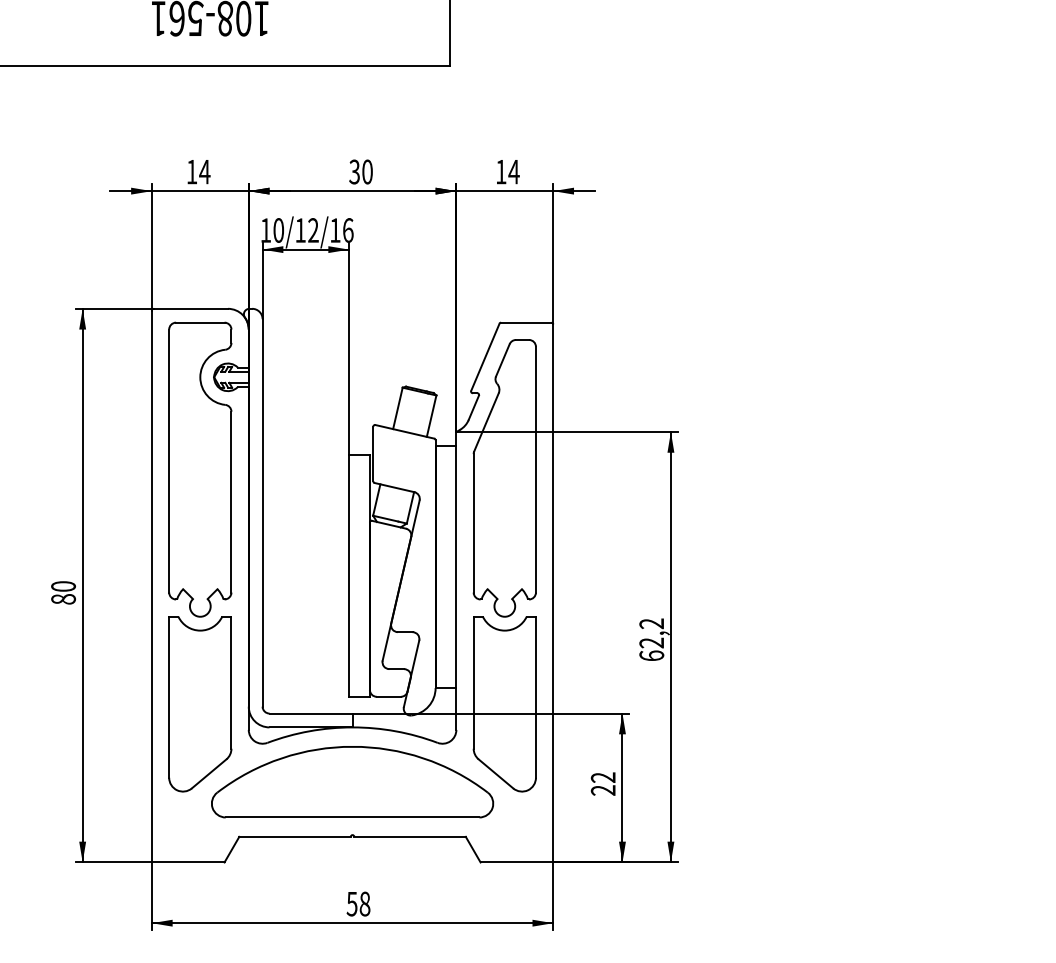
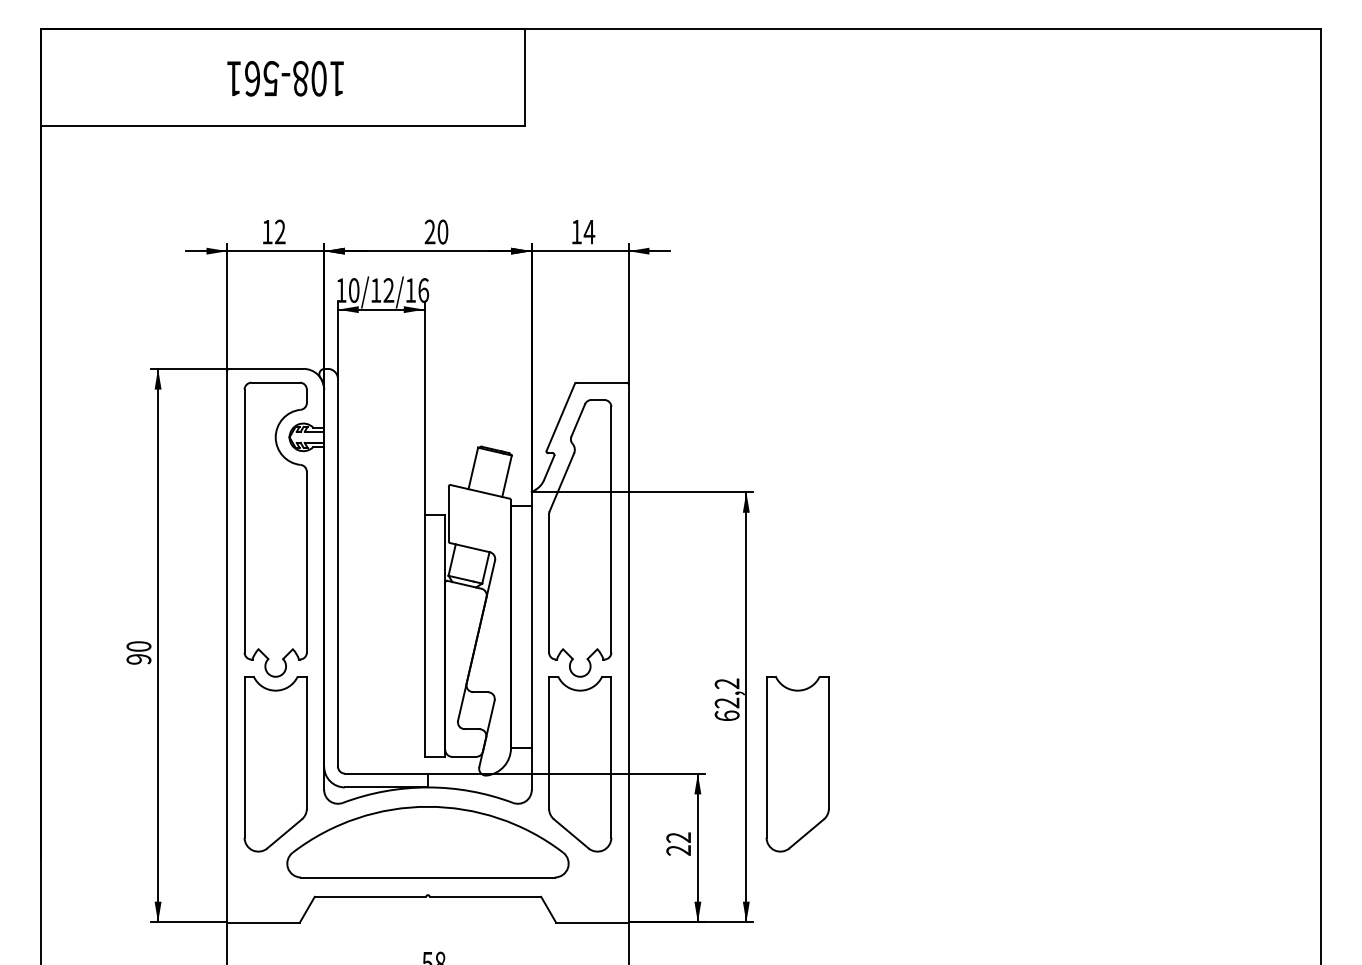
text: (205, 171) -> (280, 231), 14 -> 12
text: (354, 172) -> (429, 232), 30 -> 20
text: (63, 599) -> (138, 659), 80 -> 90
part: (722, 704) -> (797, 764), added

